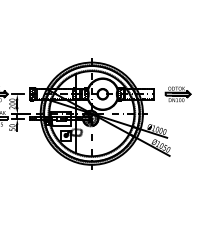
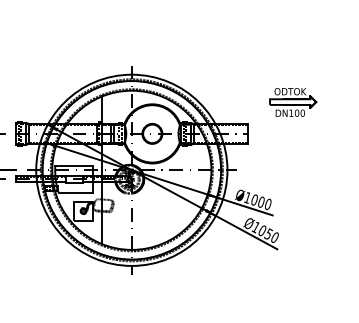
part: (177, 94) -> (292, 102), moved

